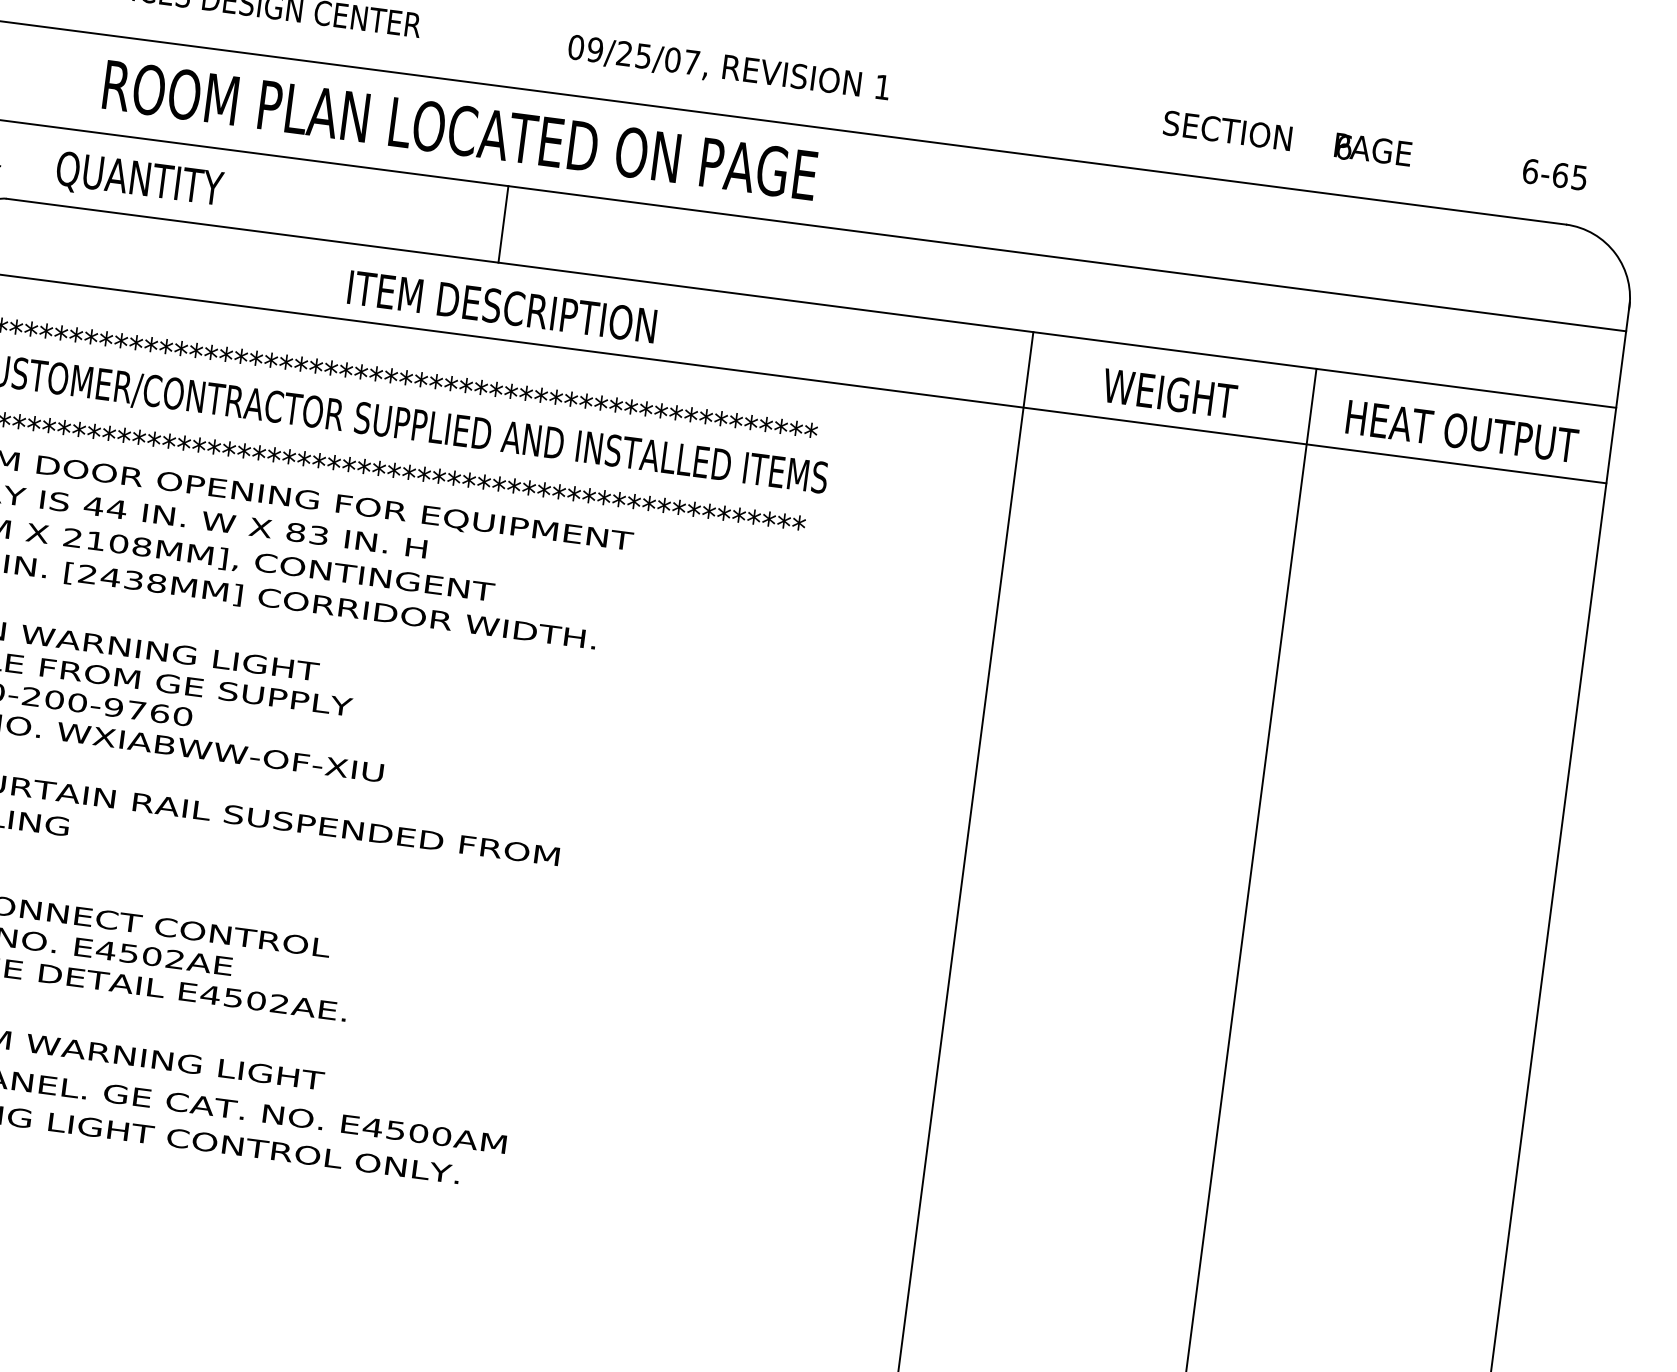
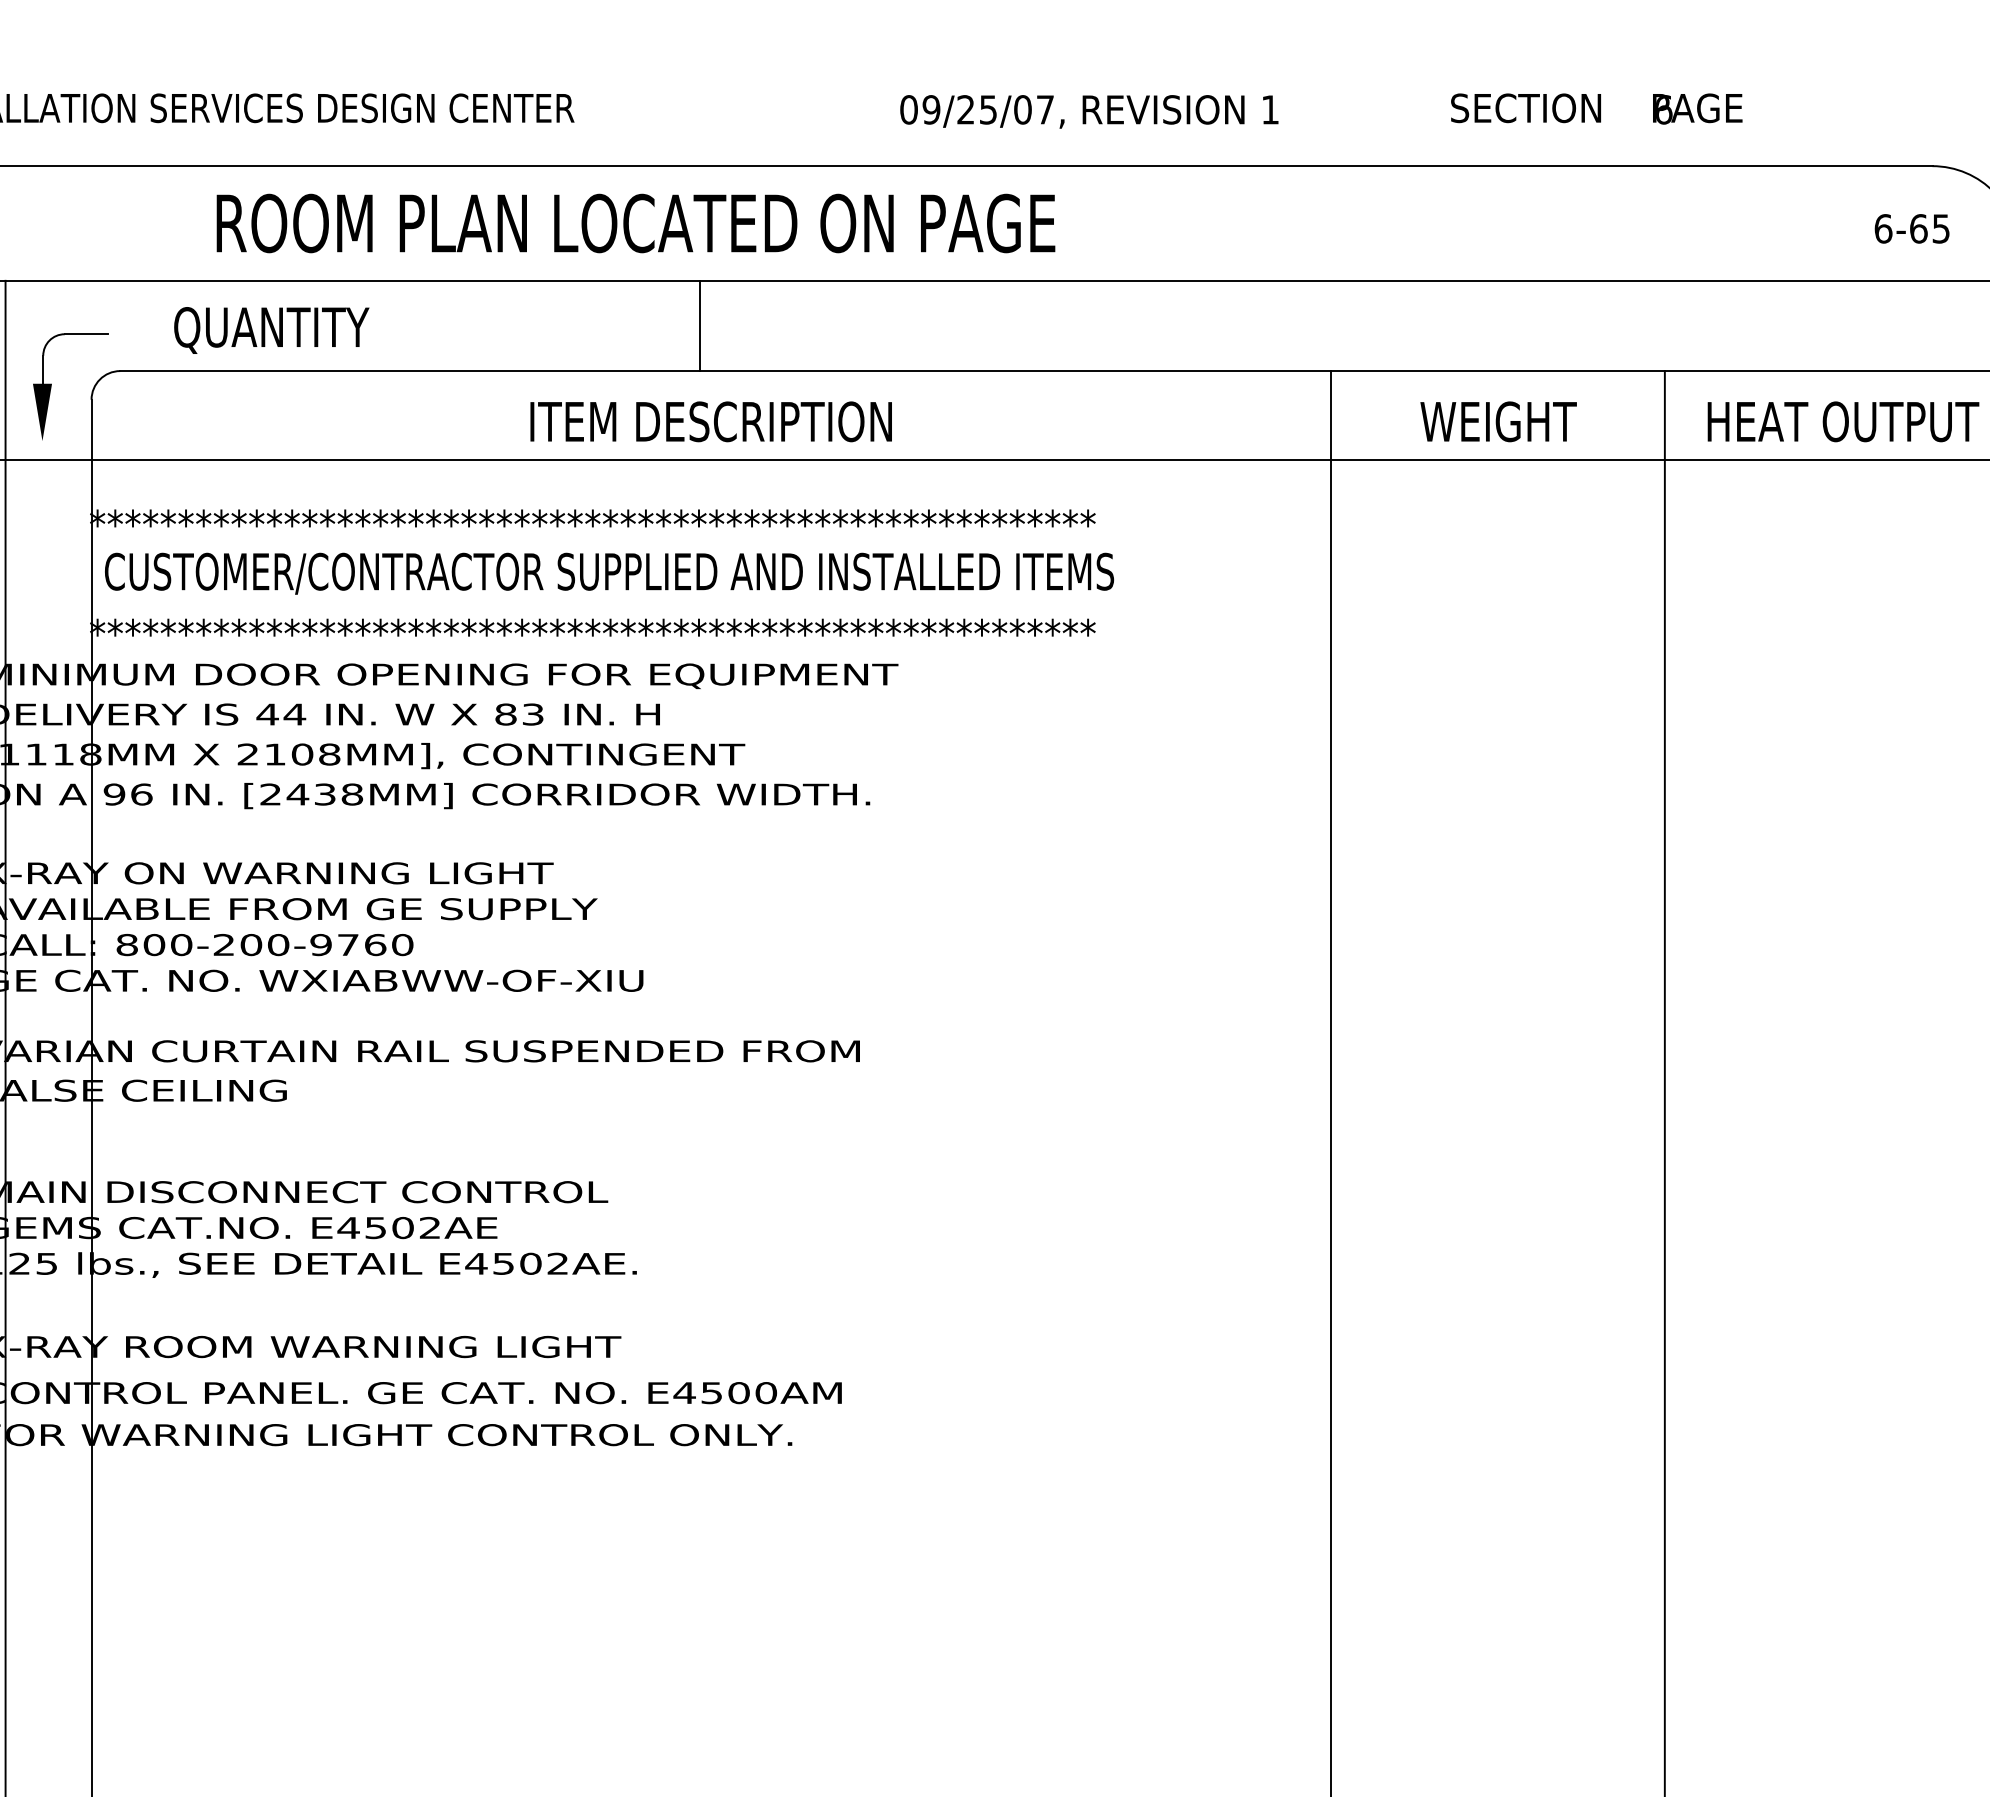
text: (729, 68) -> (1089, 111), moved
text: (1554, 174) -> (1911, 228), moved

